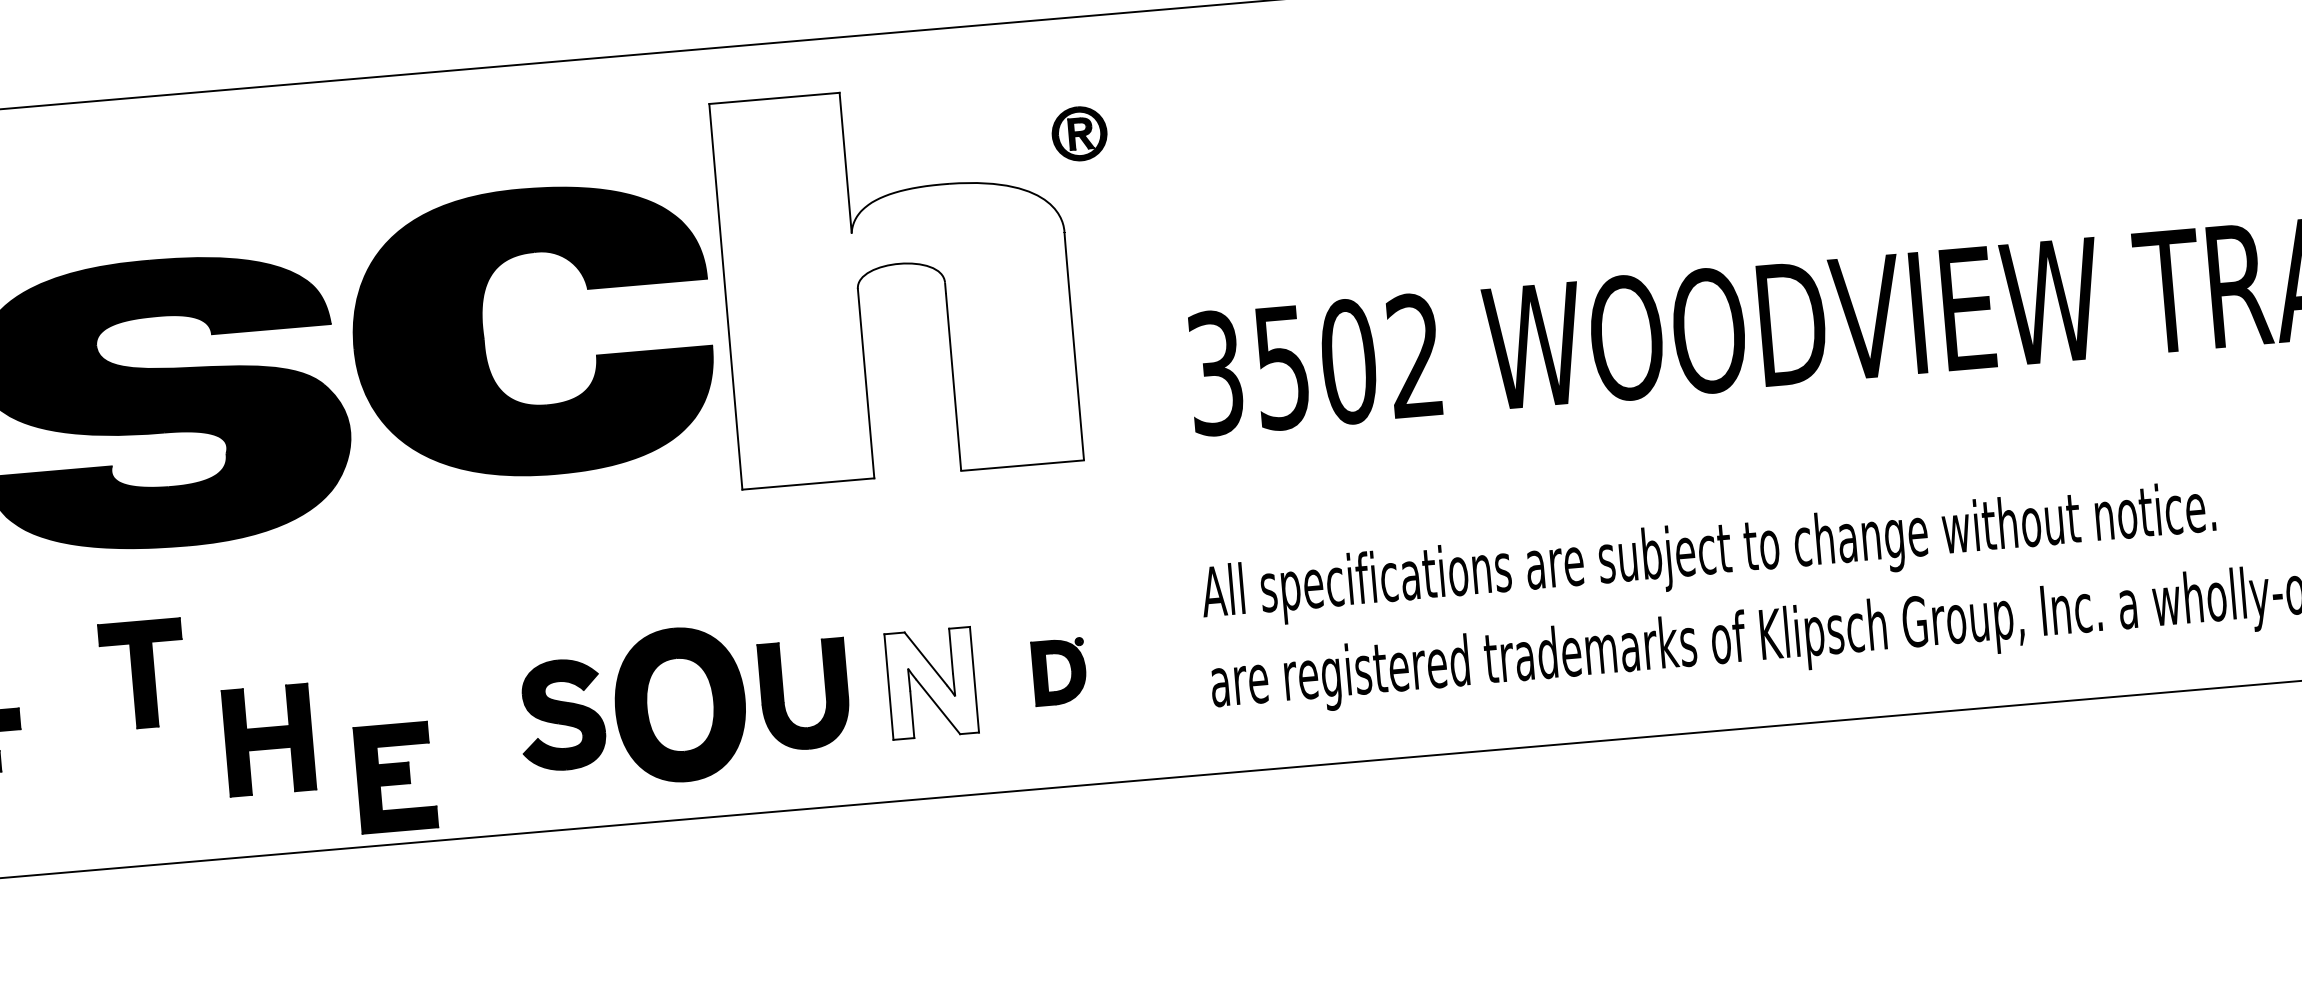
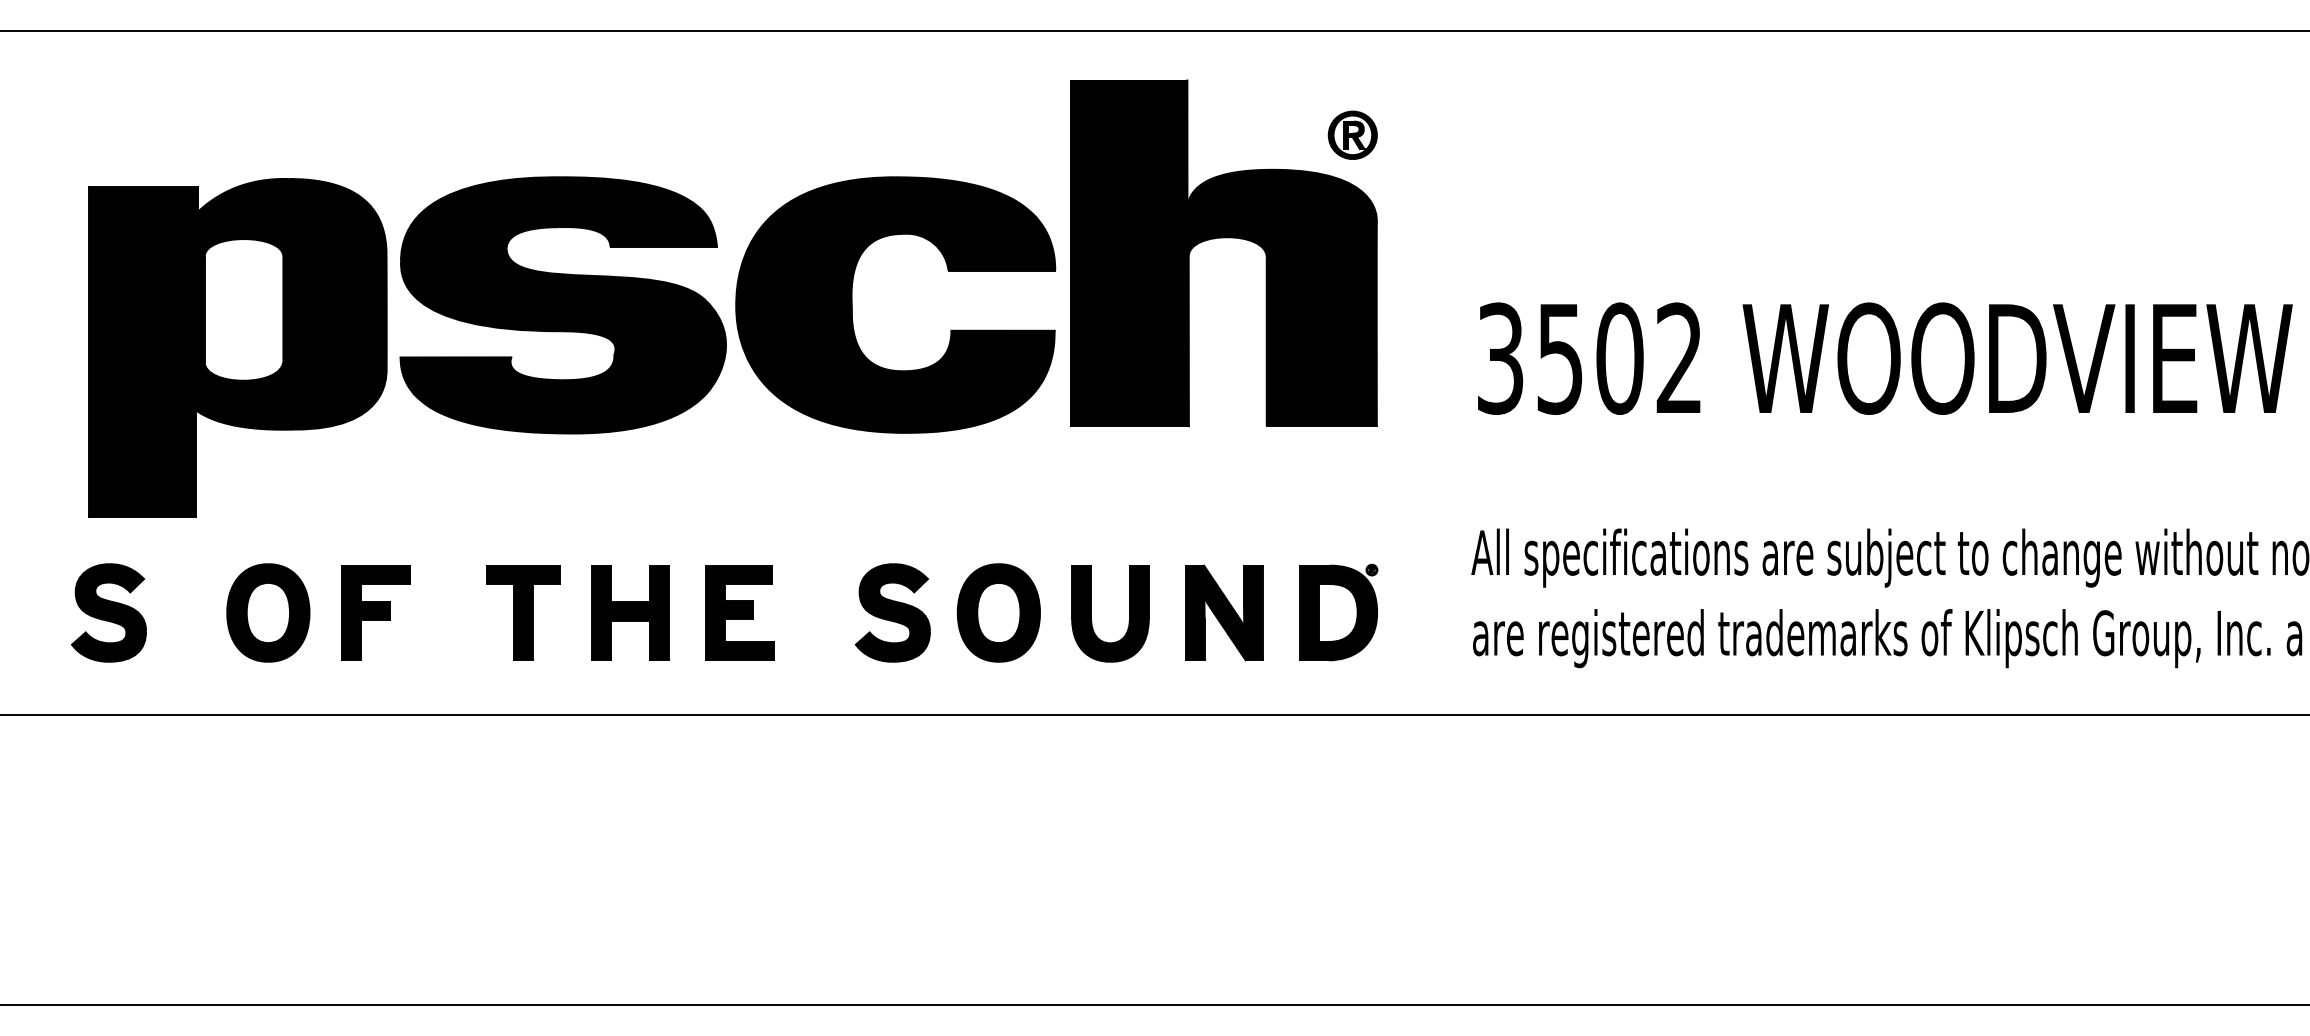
part: (1079, 132) -> (1352, 134), moved
fill: (896, 282) -> (1223, 253), added
part: (484, 335) -> (852, 304), moved
part: (1059, 671) -> (1338, 612), size x1.67
part: (143, 674) -> (523, 612), moved
fill: (930, 682) -> (1223, 612), added
part: (679, 704) -> (998, 612), size x0.71
part: (394, 777) -> (739, 612), moved

